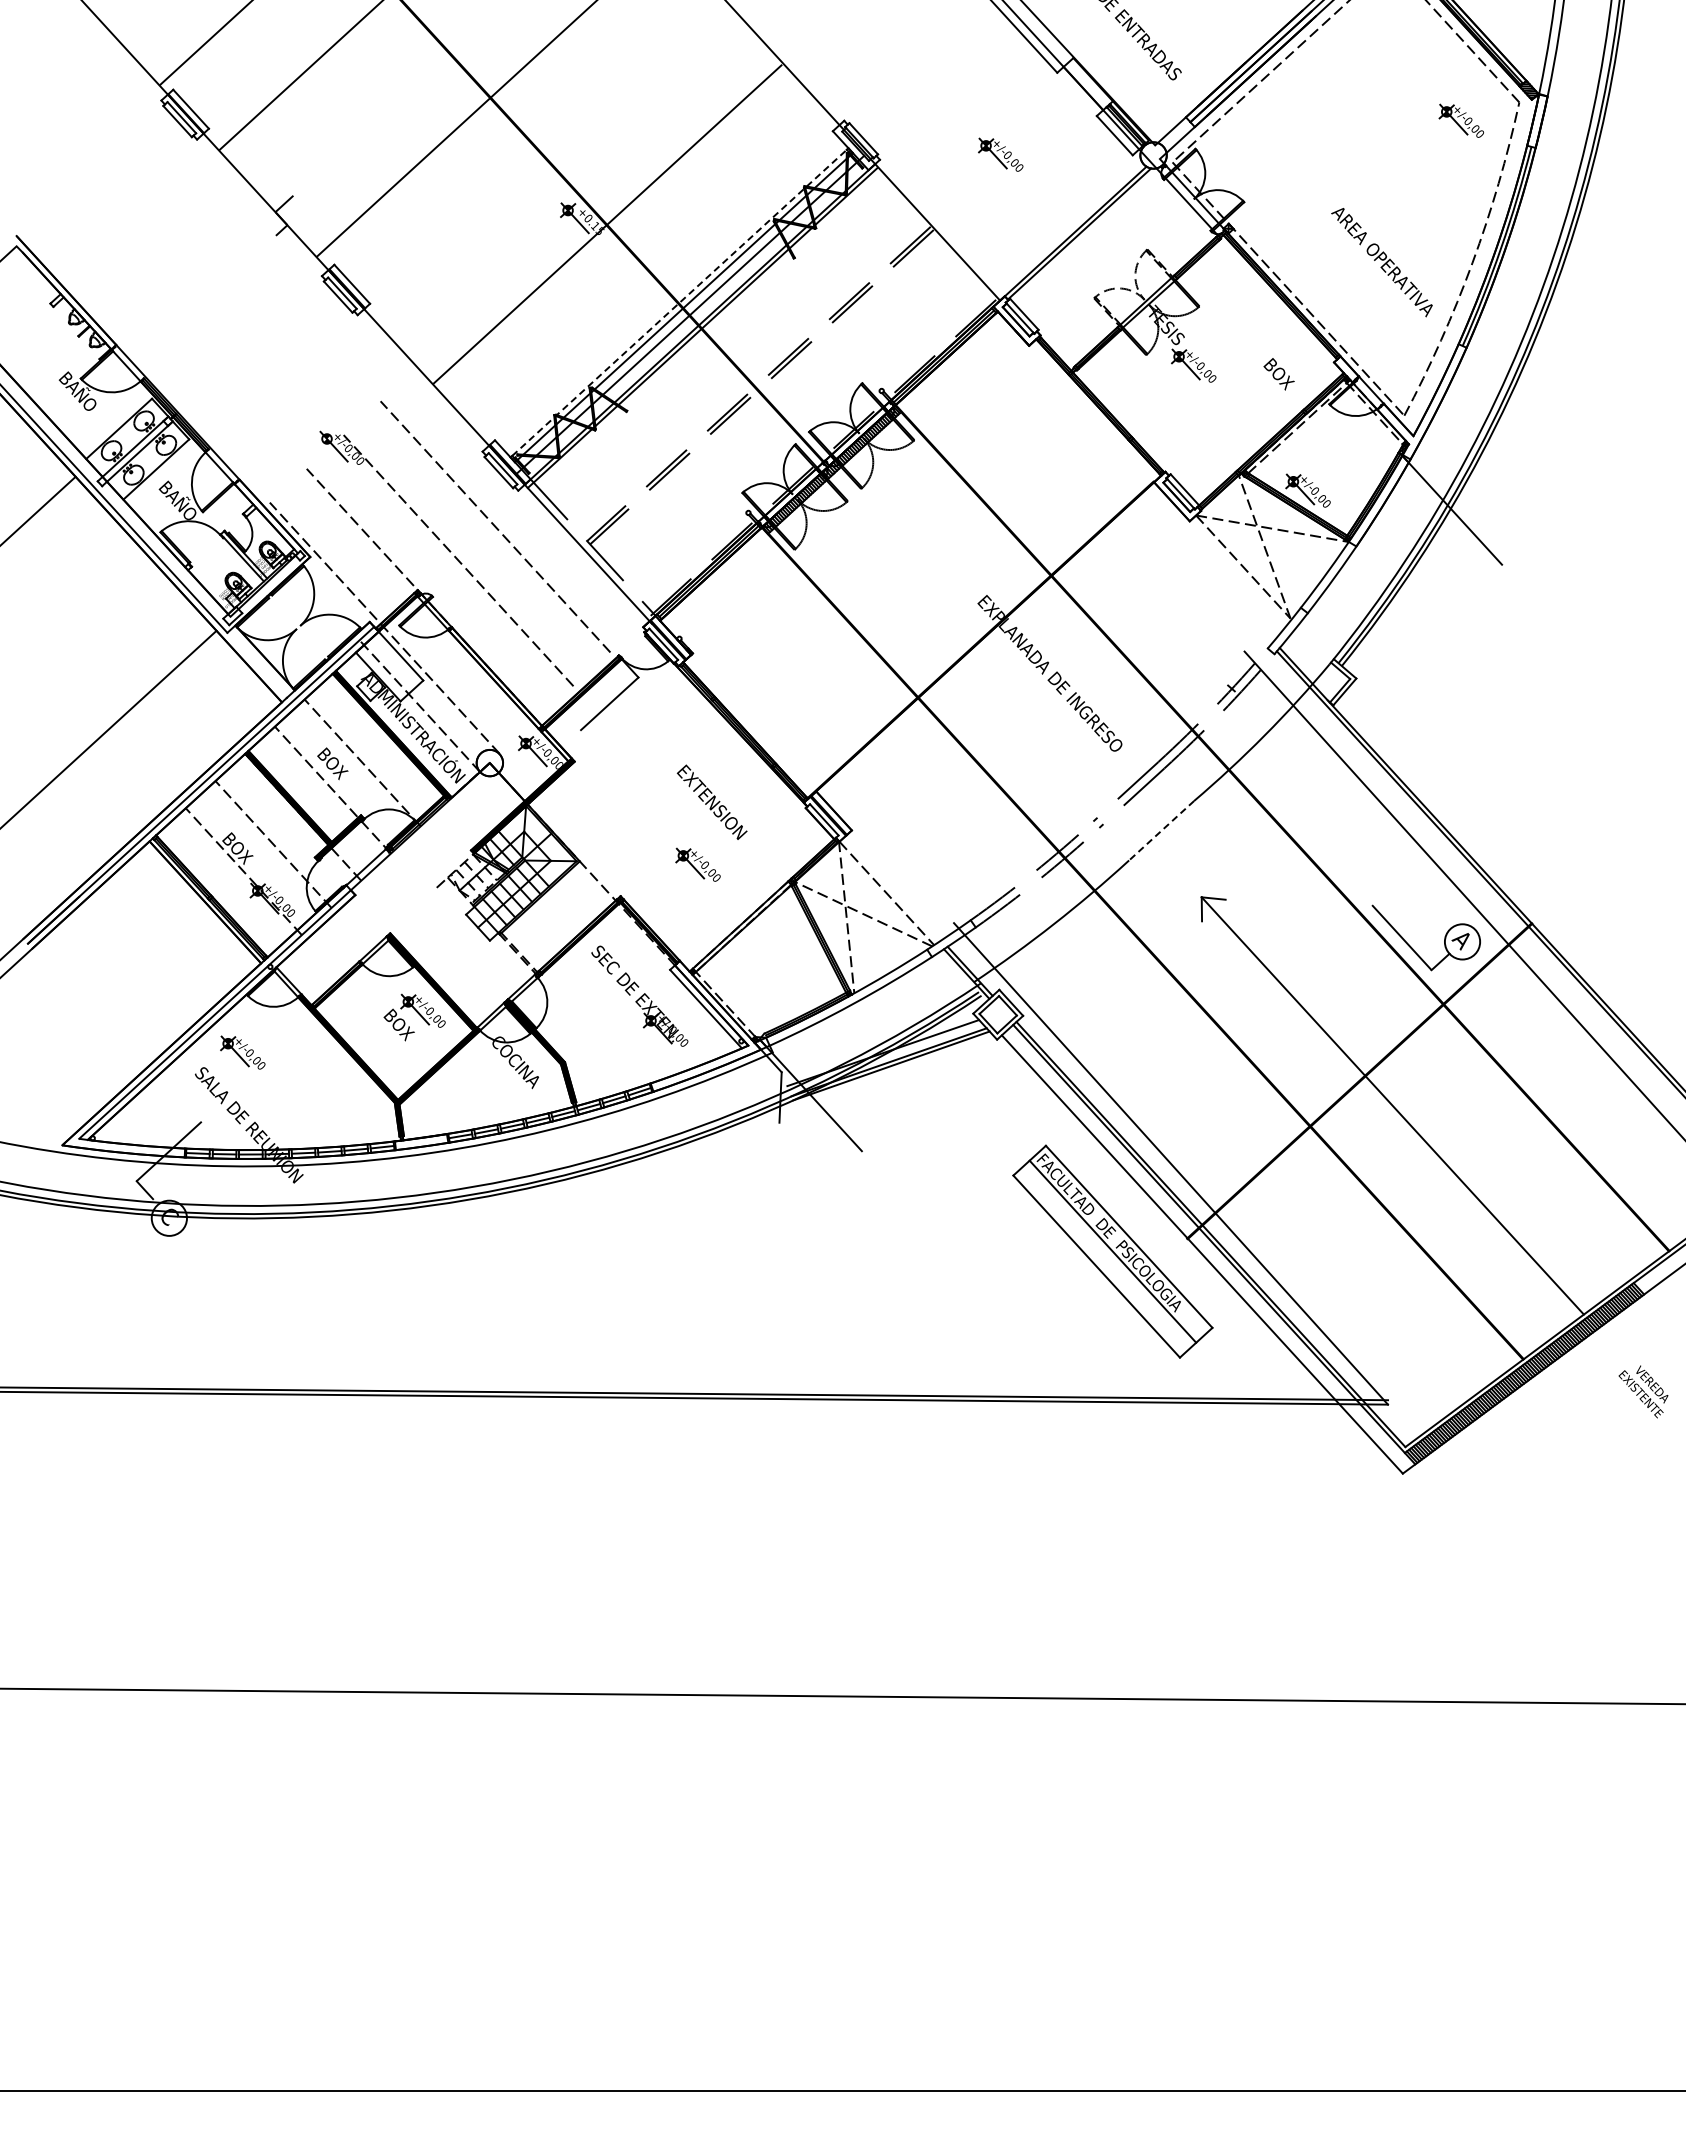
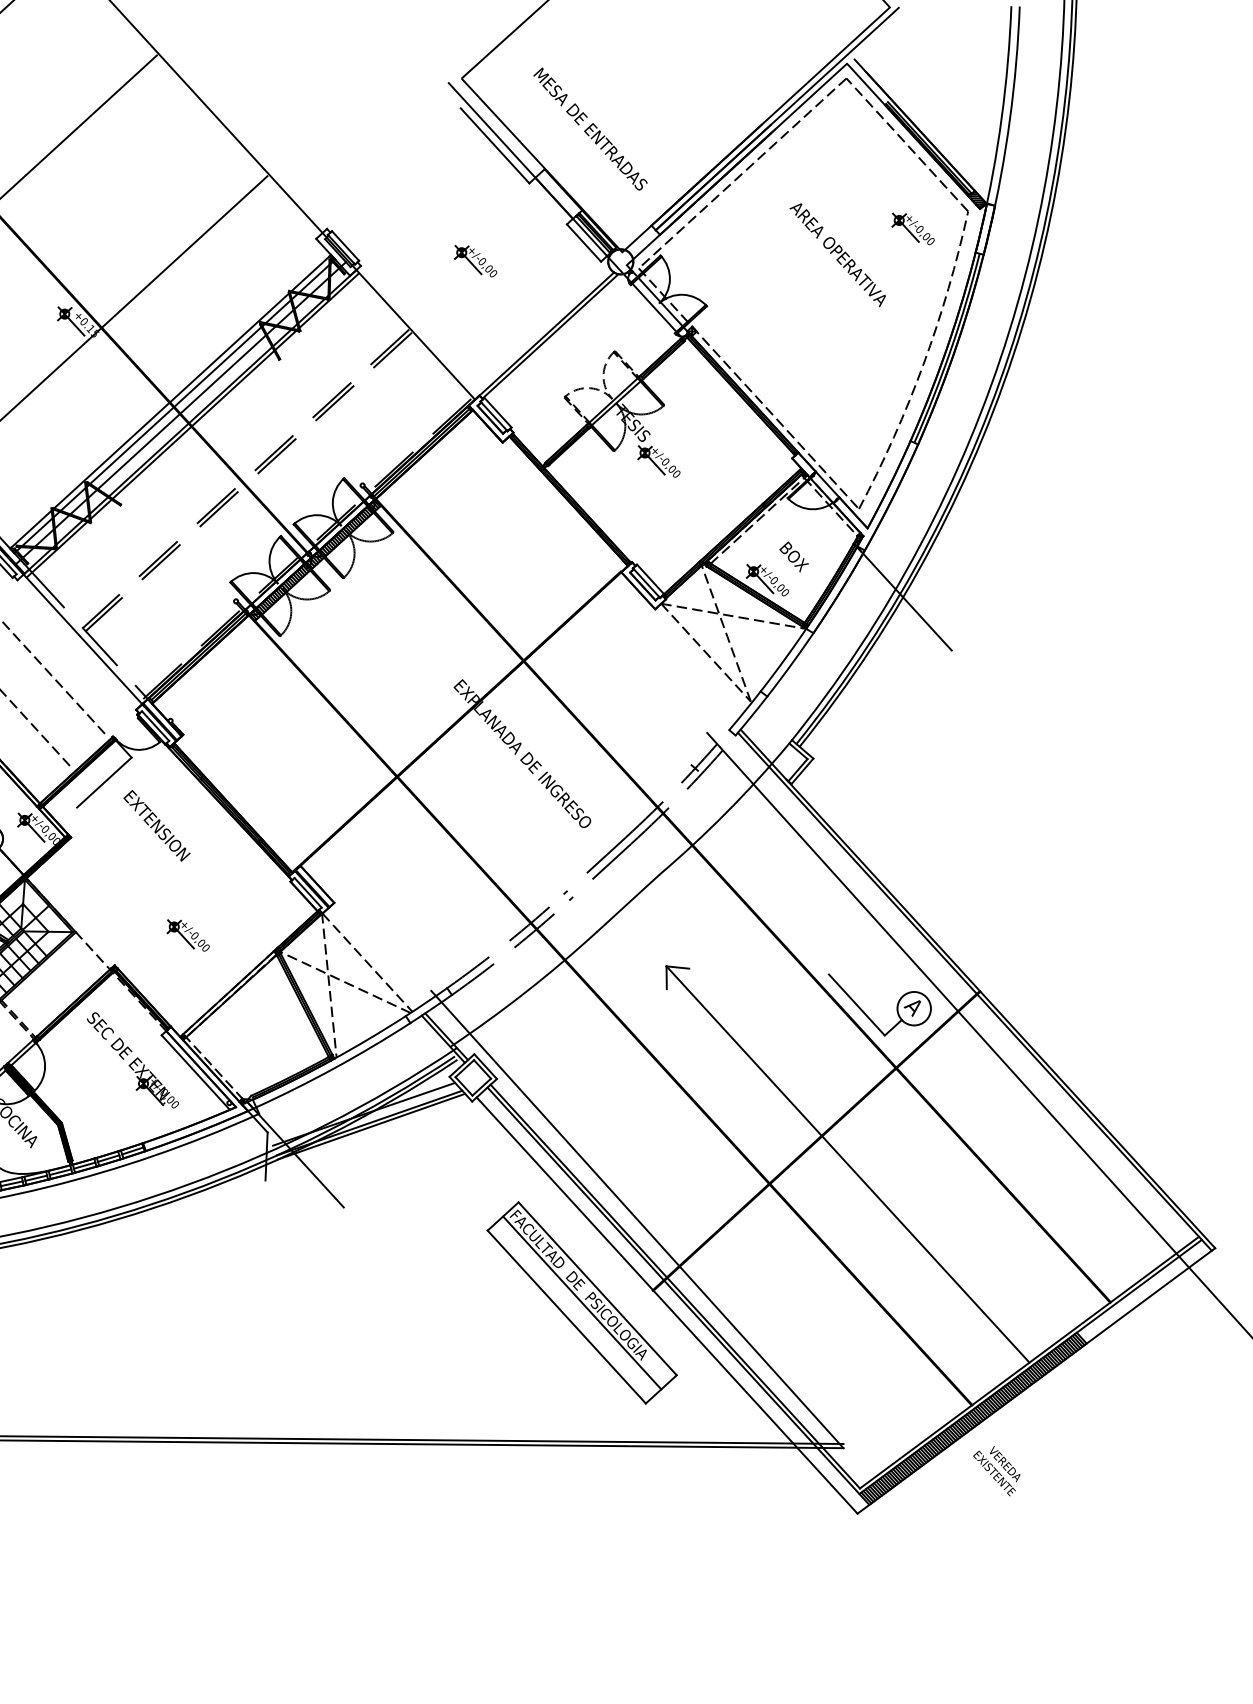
text: (1381, 262) -> (837, 255), moved
line: (679, 302) -> (170, 401), dashed -> solid
text: (1278, 374) -> (793, 557), moved
text: (711, 801) -> (156, 825), moved
line: (1161, 831) -> (628, 903), dashed -> solid
text: (1643, 1391) -> (996, 1470), moved

